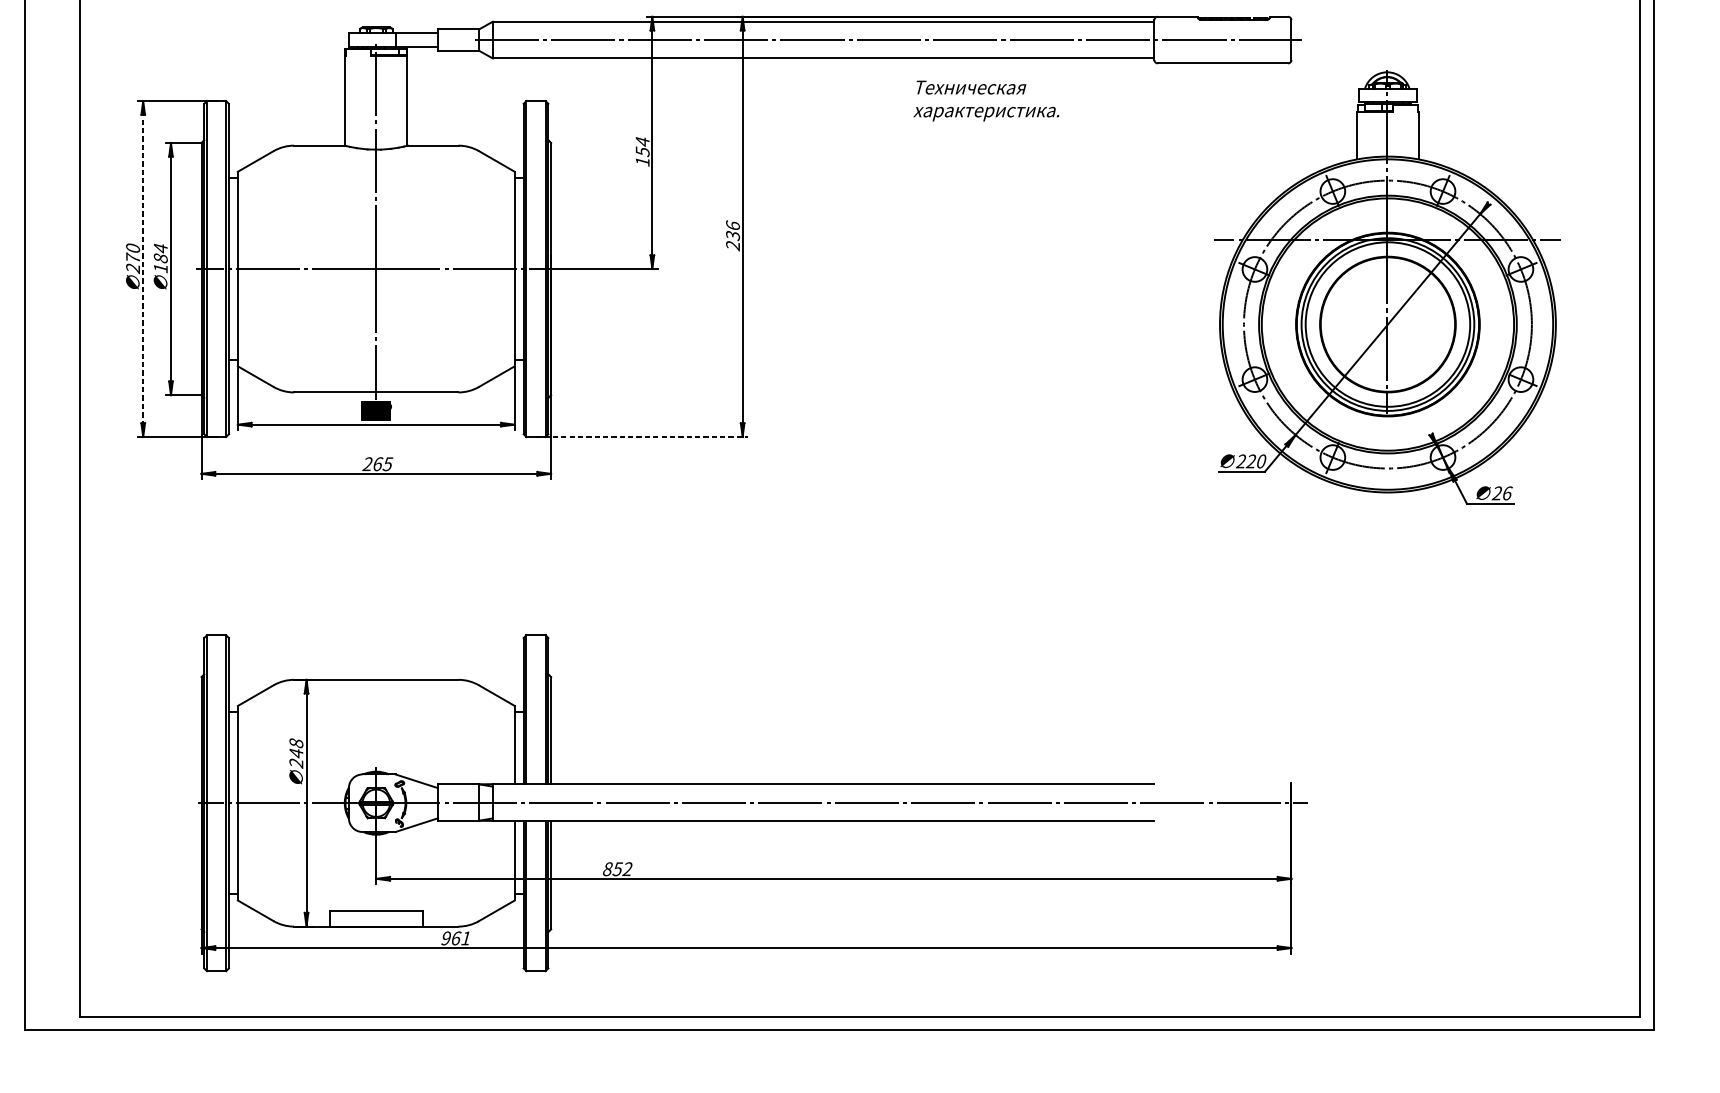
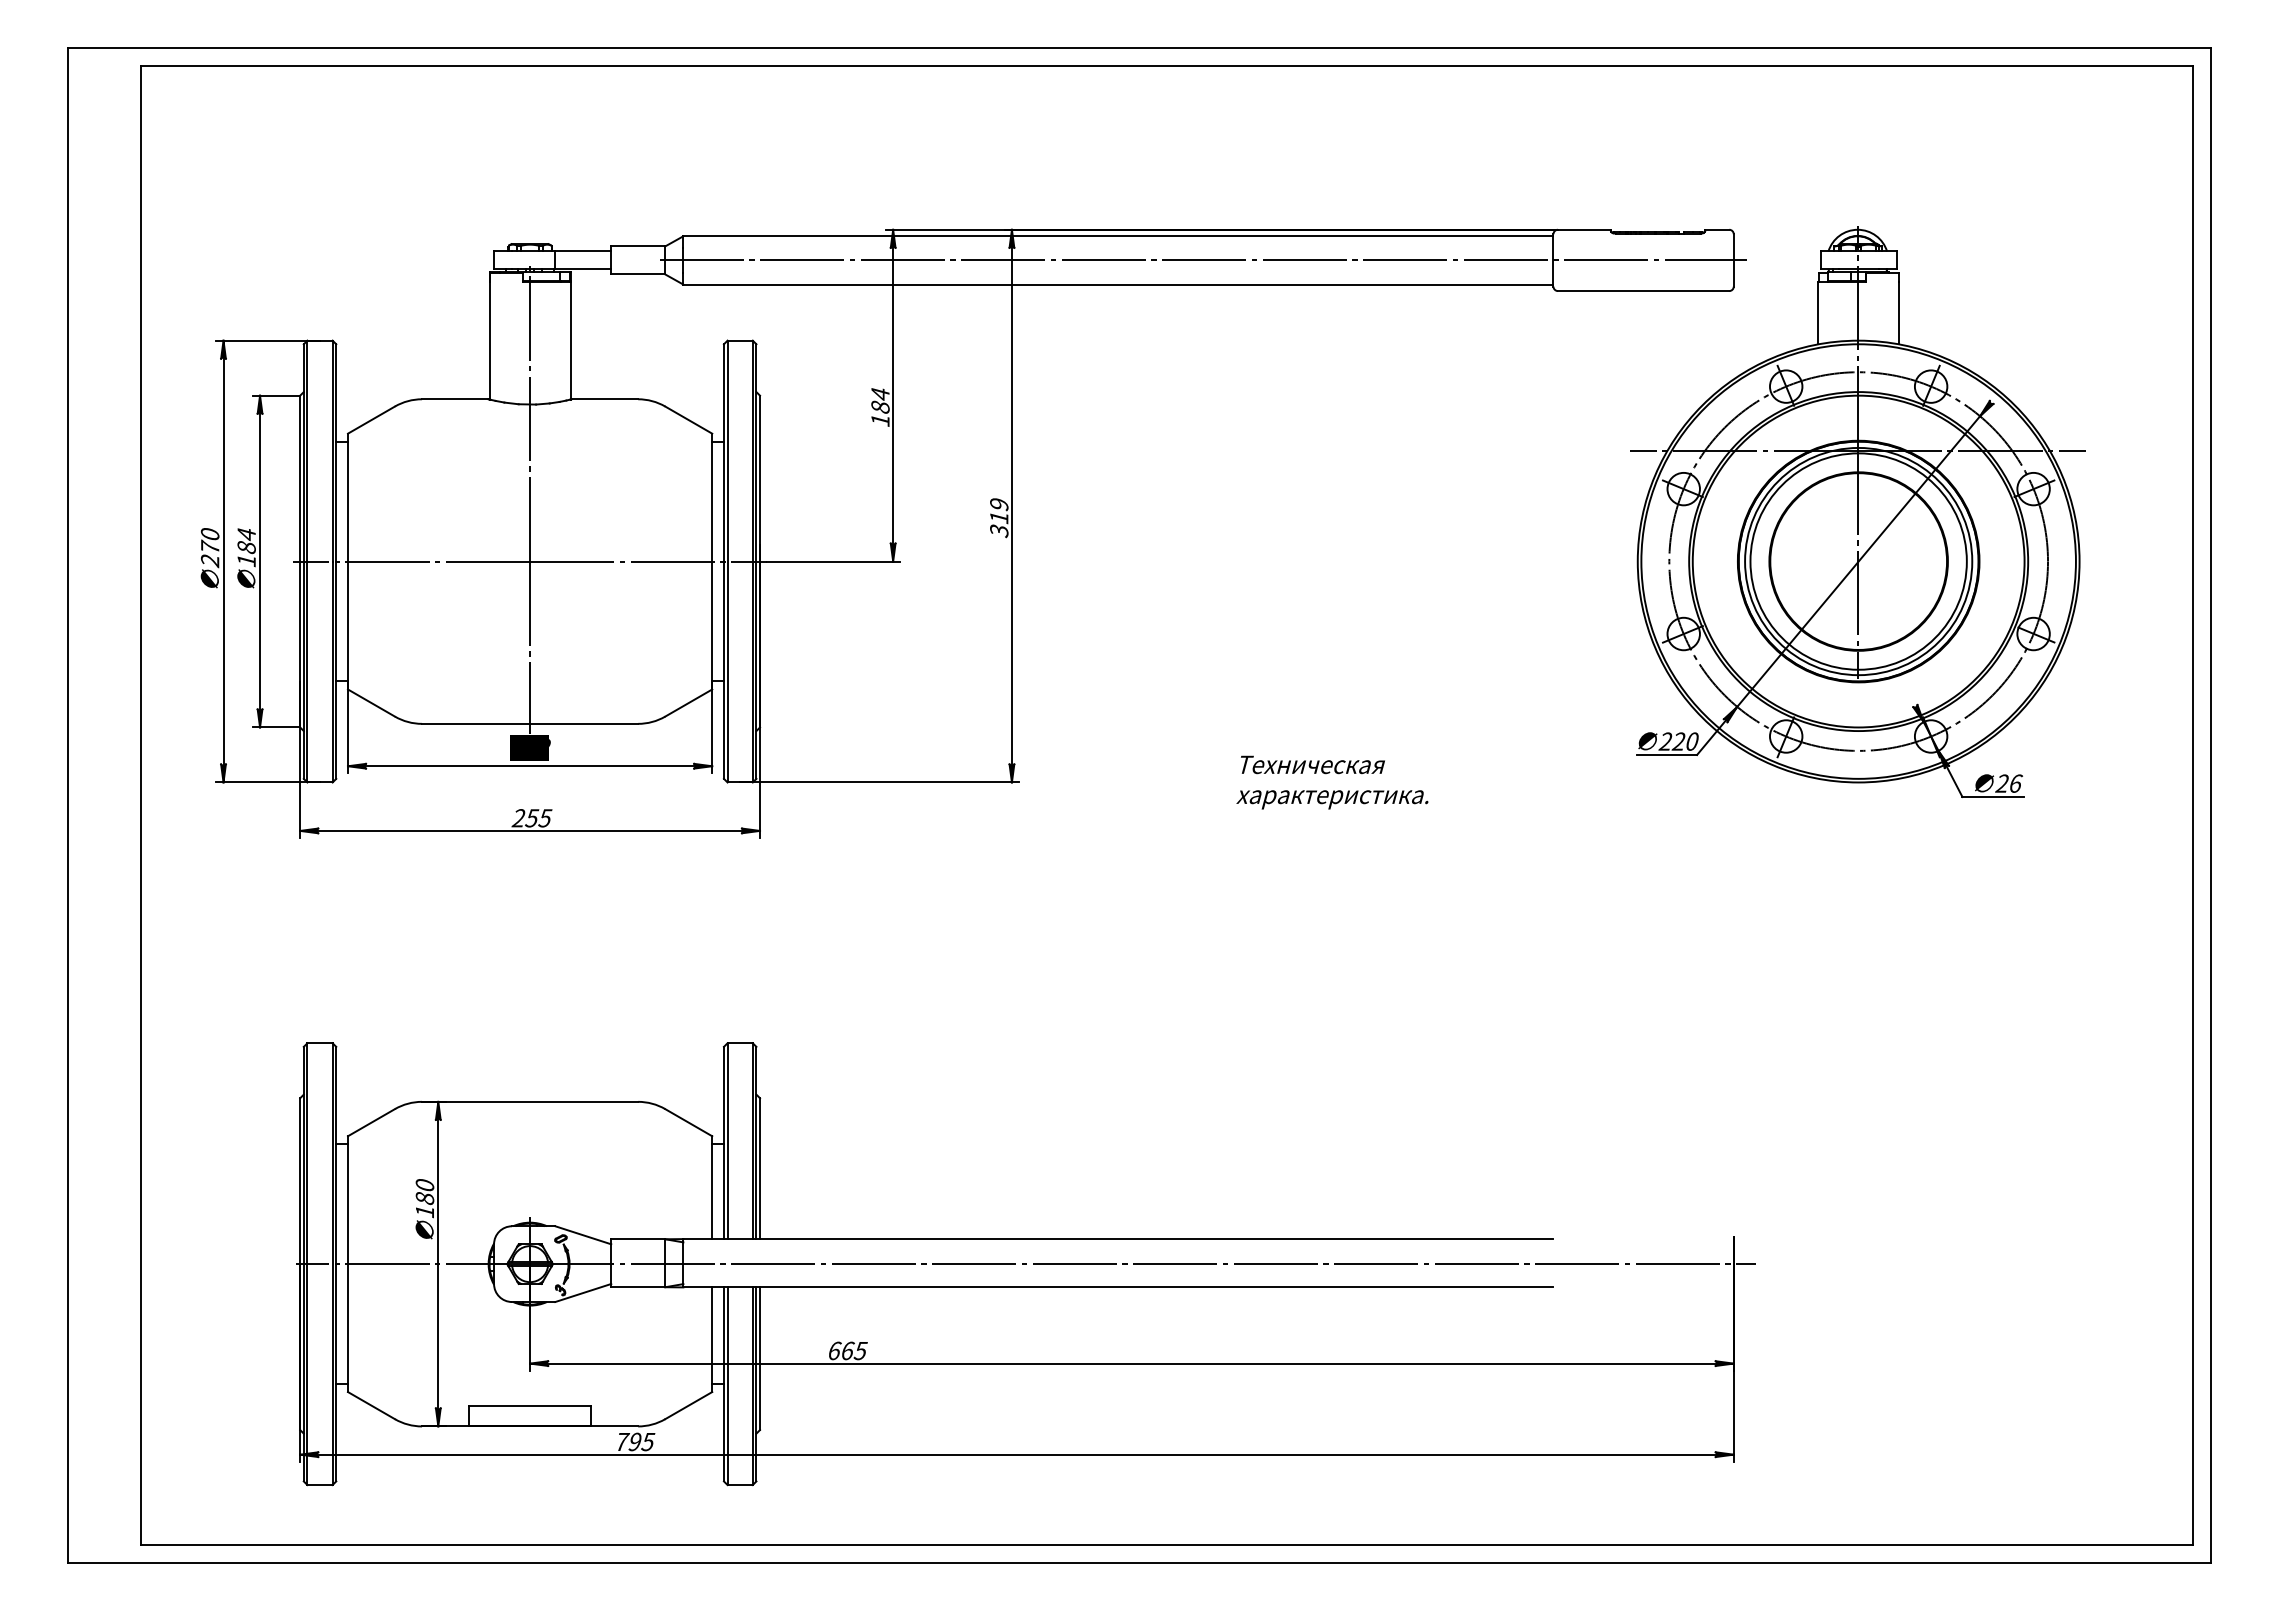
text: (986, 100) -> (1332, 782), moved
text: (642, 151) -> (880, 407), 154 -> 184
text: (733, 235) -> (999, 517), 236 -> 319
line: (143, 269) -> (223, 561), dashed -> solid
part: (1387, 286) -> (1857, 511), moved
line: (642, 437) -> (880, 782), dashed -> solid
text: (378, 464) -> (532, 818), 265 -> 255
text: (296, 753) -> (424, 1198), 248 -> 180
text: (617, 868) -> (847, 1350), 852 -> 665
text: (456, 938) -> (635, 1441), 961 -> 795

